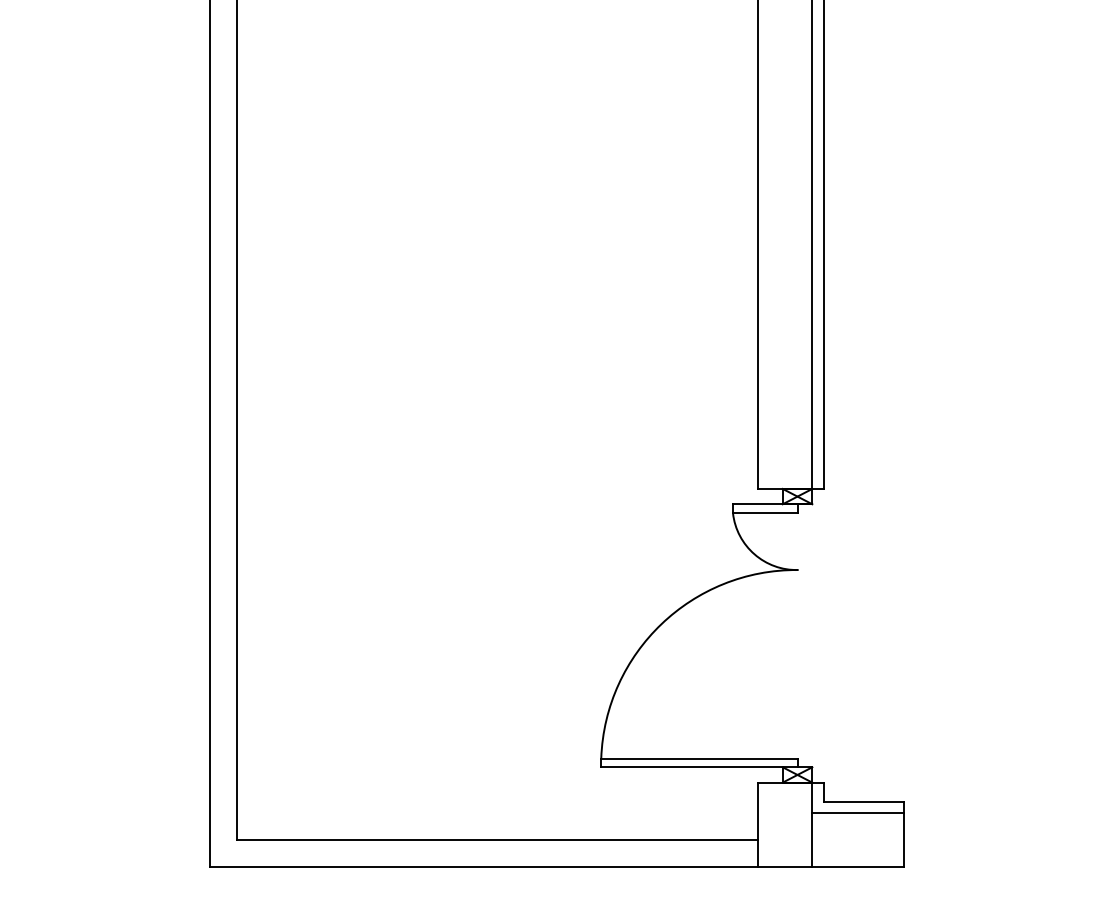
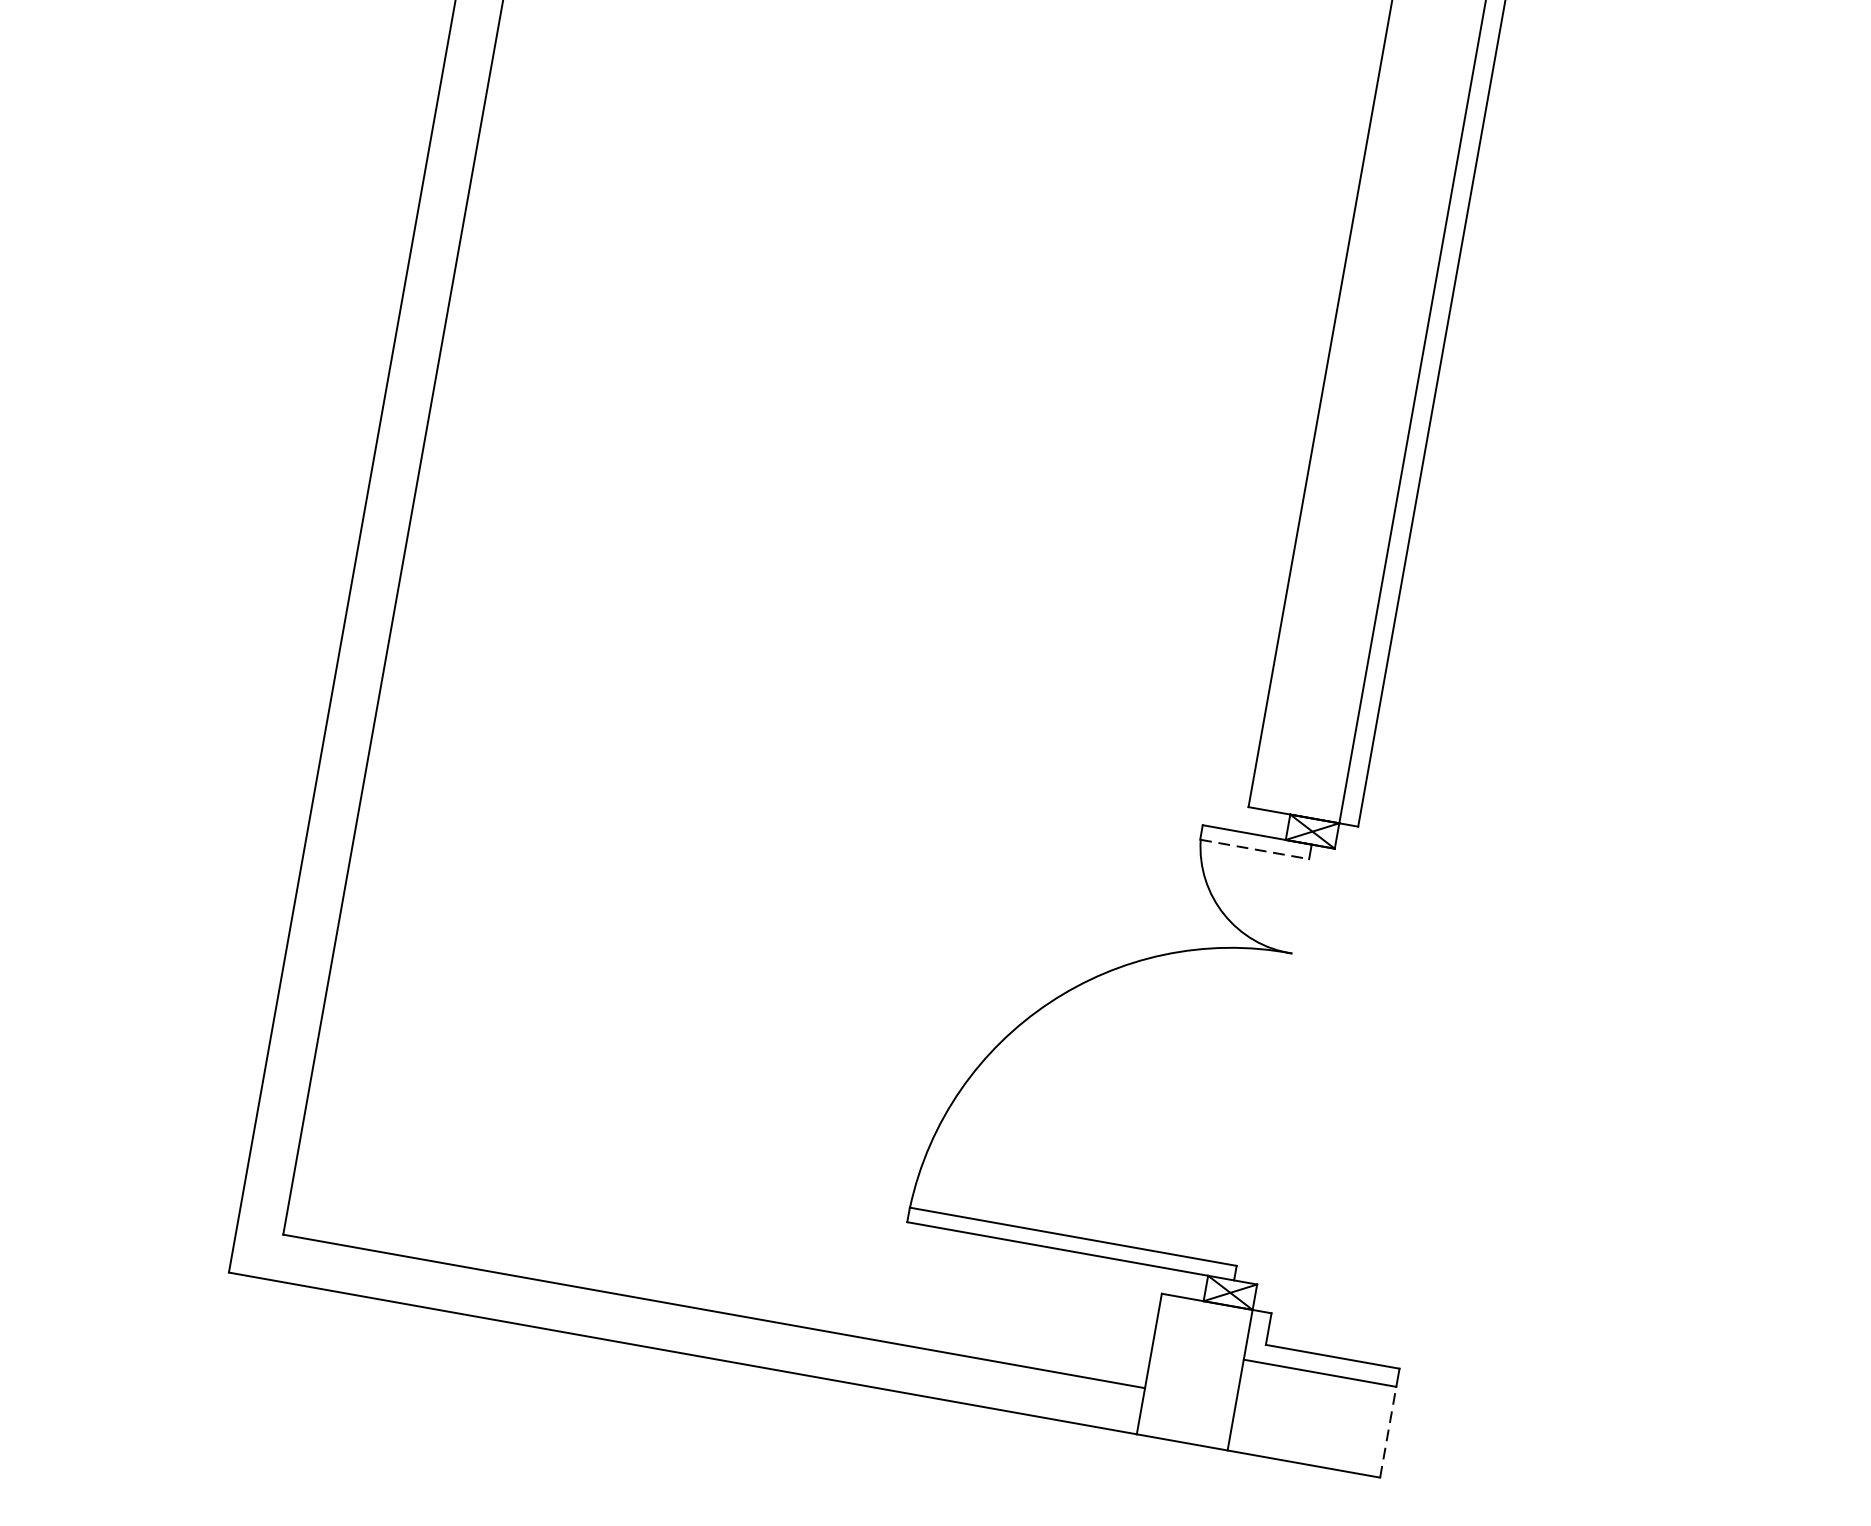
line: (765, 513) -> (1254, 850), solid -> dashed
line: (904, 839) -> (1388, 1431), solid -> dashed

